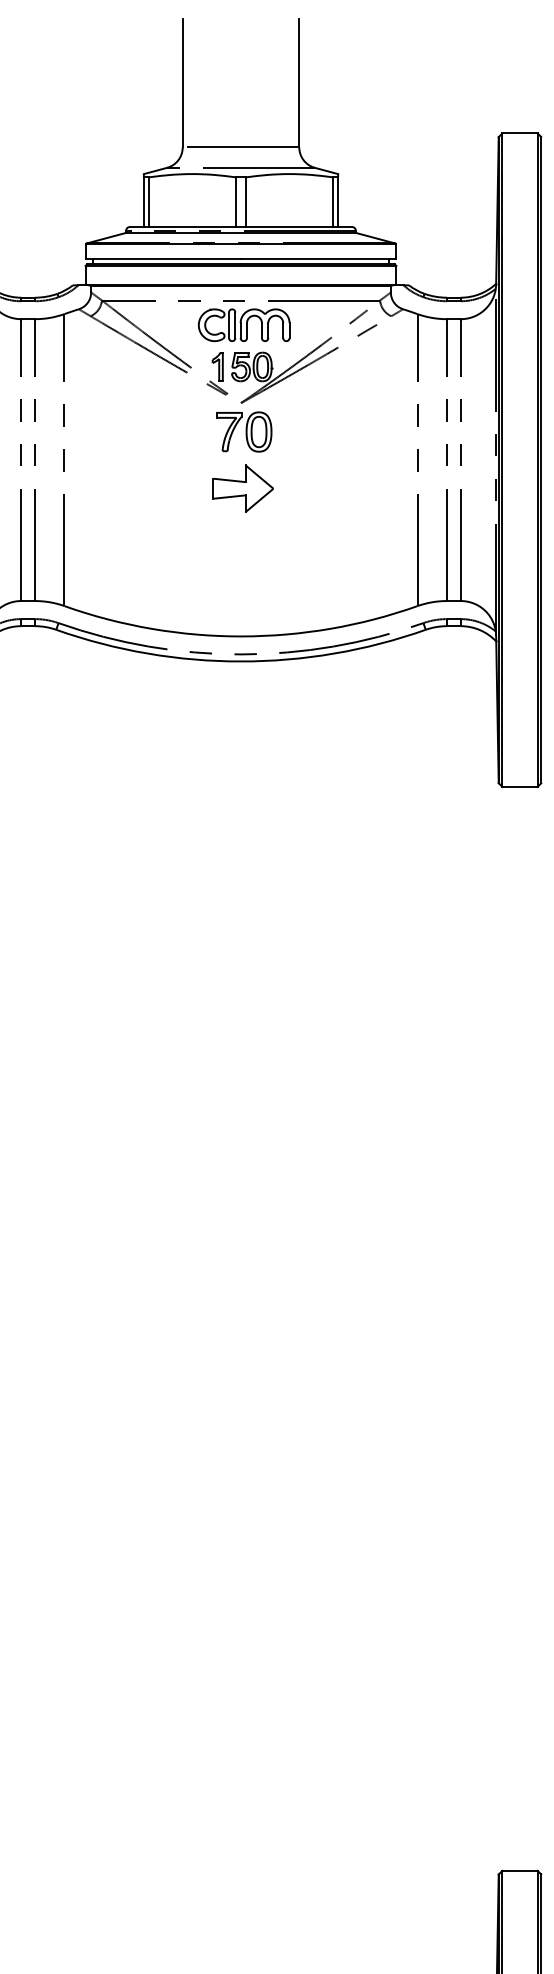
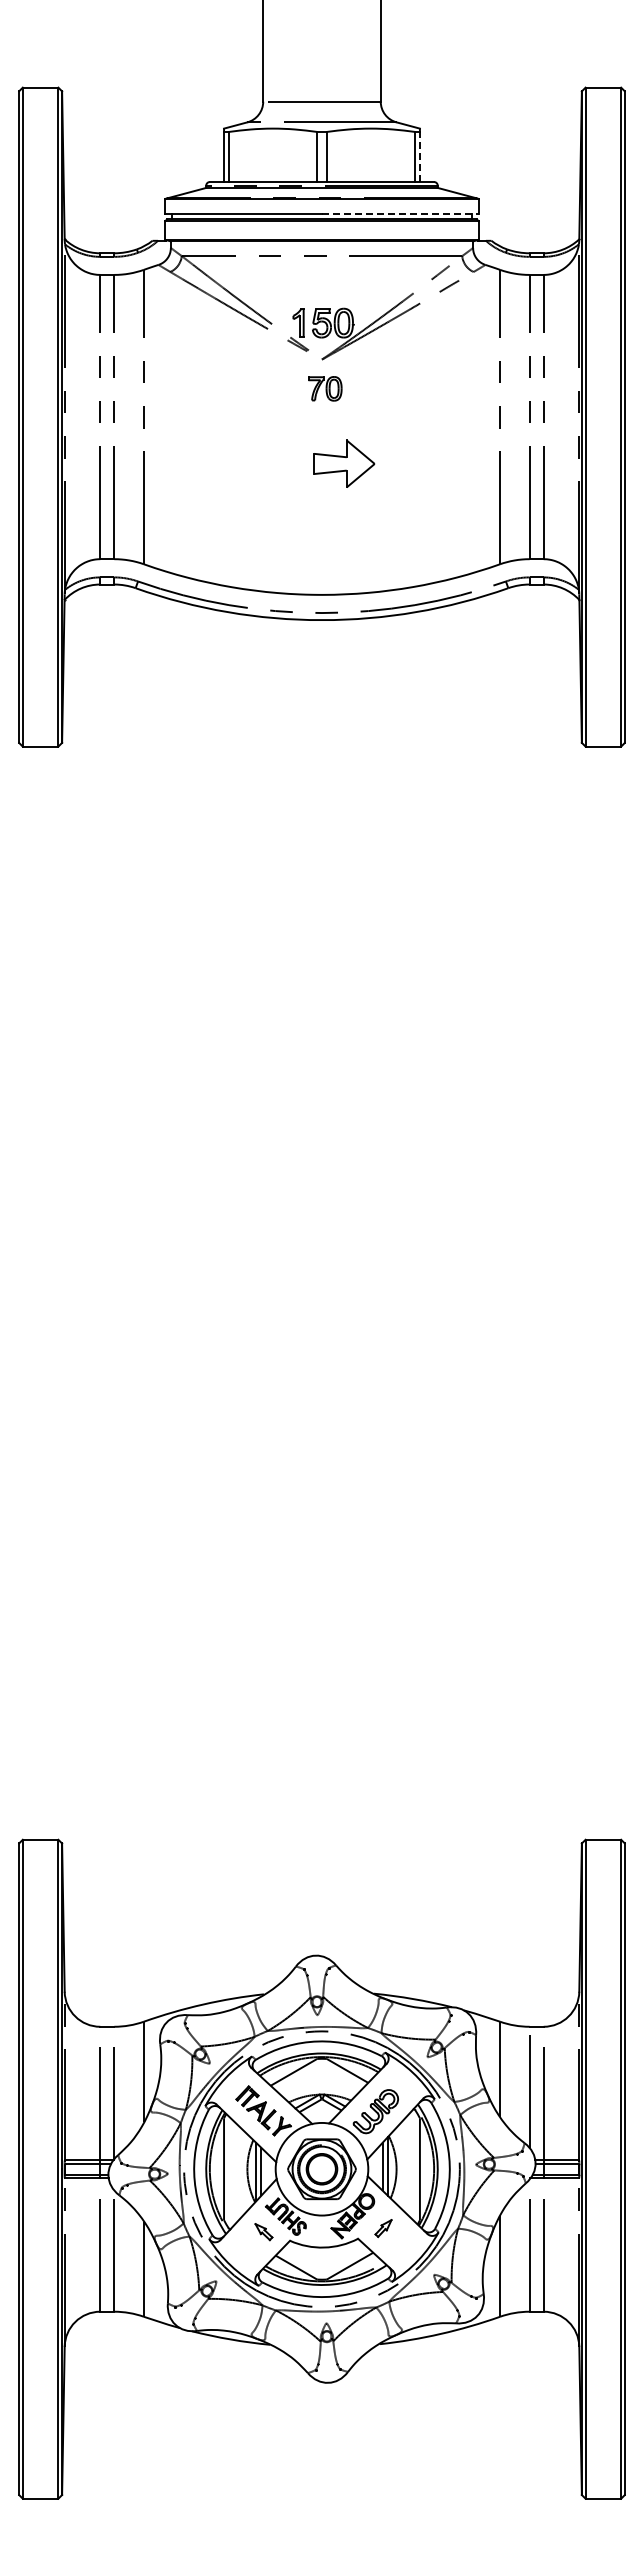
line: (337, 201) -> (419, 156), solid -> dashed
line: (318, 259) -> (400, 214), solid -> dashed
part: (243, 324) -> (324, 280), removed
part: (243, 431) -> (324, 388), size x0.6
part: (243, 488) -> (344, 463), moved

